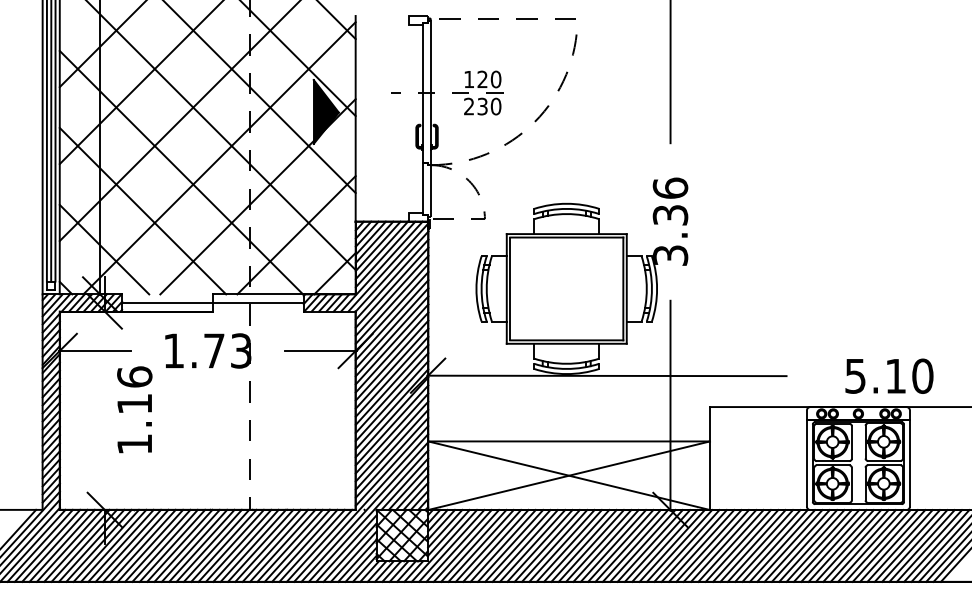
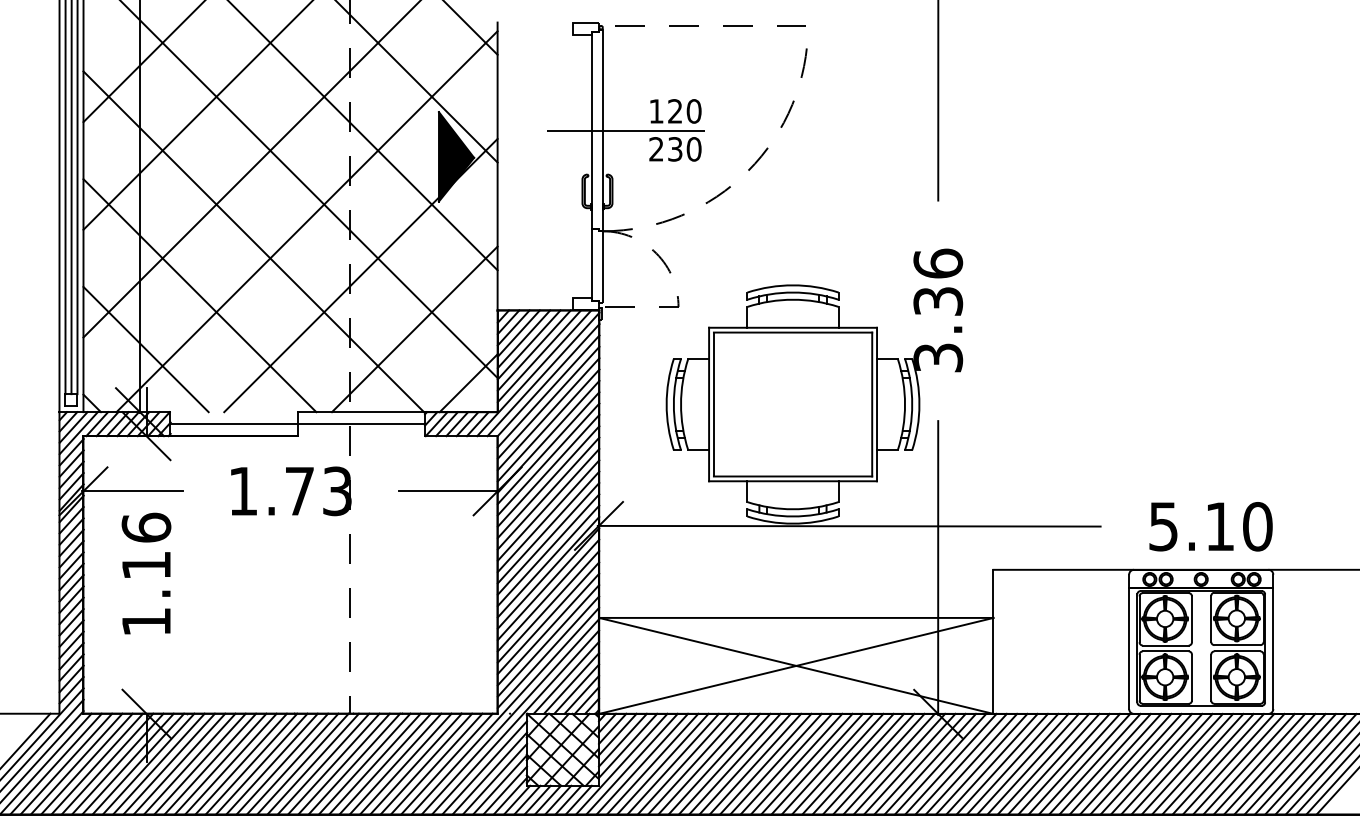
line: (446, 93) -> (624, 131), dashed -> solid
text: (889, 375) -> (1211, 525), moved
text: (134, 409) -> (146, 573), moved

